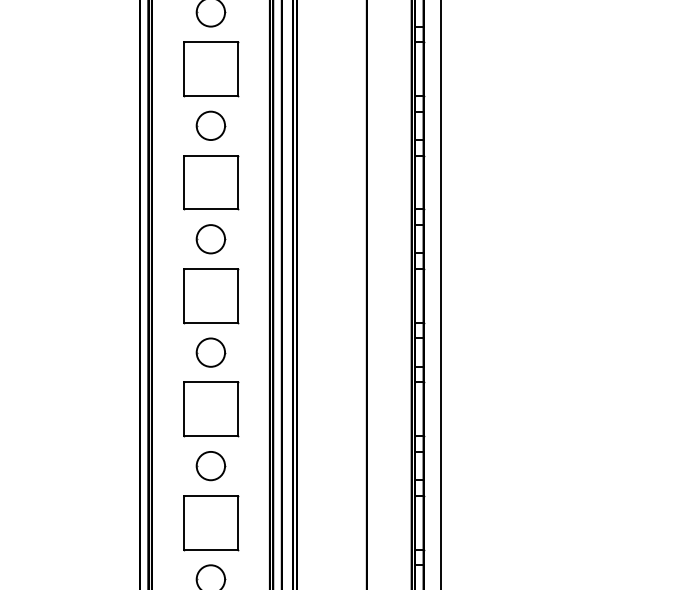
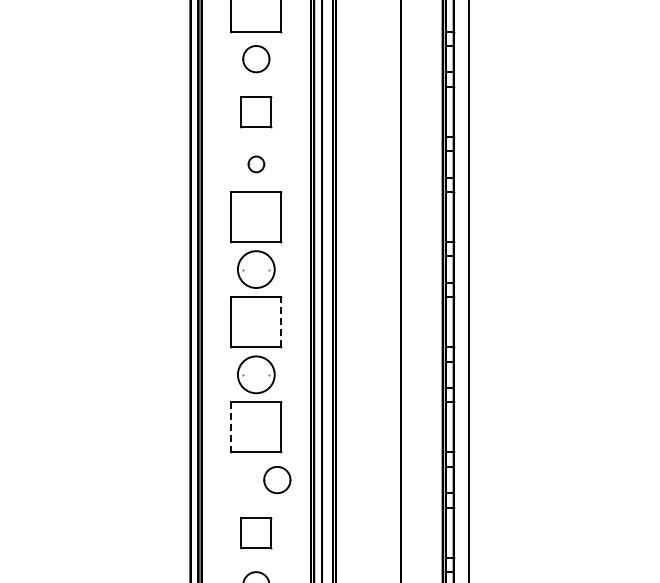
part: (211, 69) -> (256, 112), size x0.6
circle: (211, 125) -> (256, 164), size x0.6
circle: (211, 239) -> (256, 269), size x1.4
line: (238, 296) -> (281, 322), solid -> dashed
circle: (211, 352) -> (256, 374), size x1.4
line: (184, 409) -> (231, 427), solid -> dashed
circle: (211, 466) -> (277, 480), moved
part: (211, 523) -> (256, 533), size x0.6

